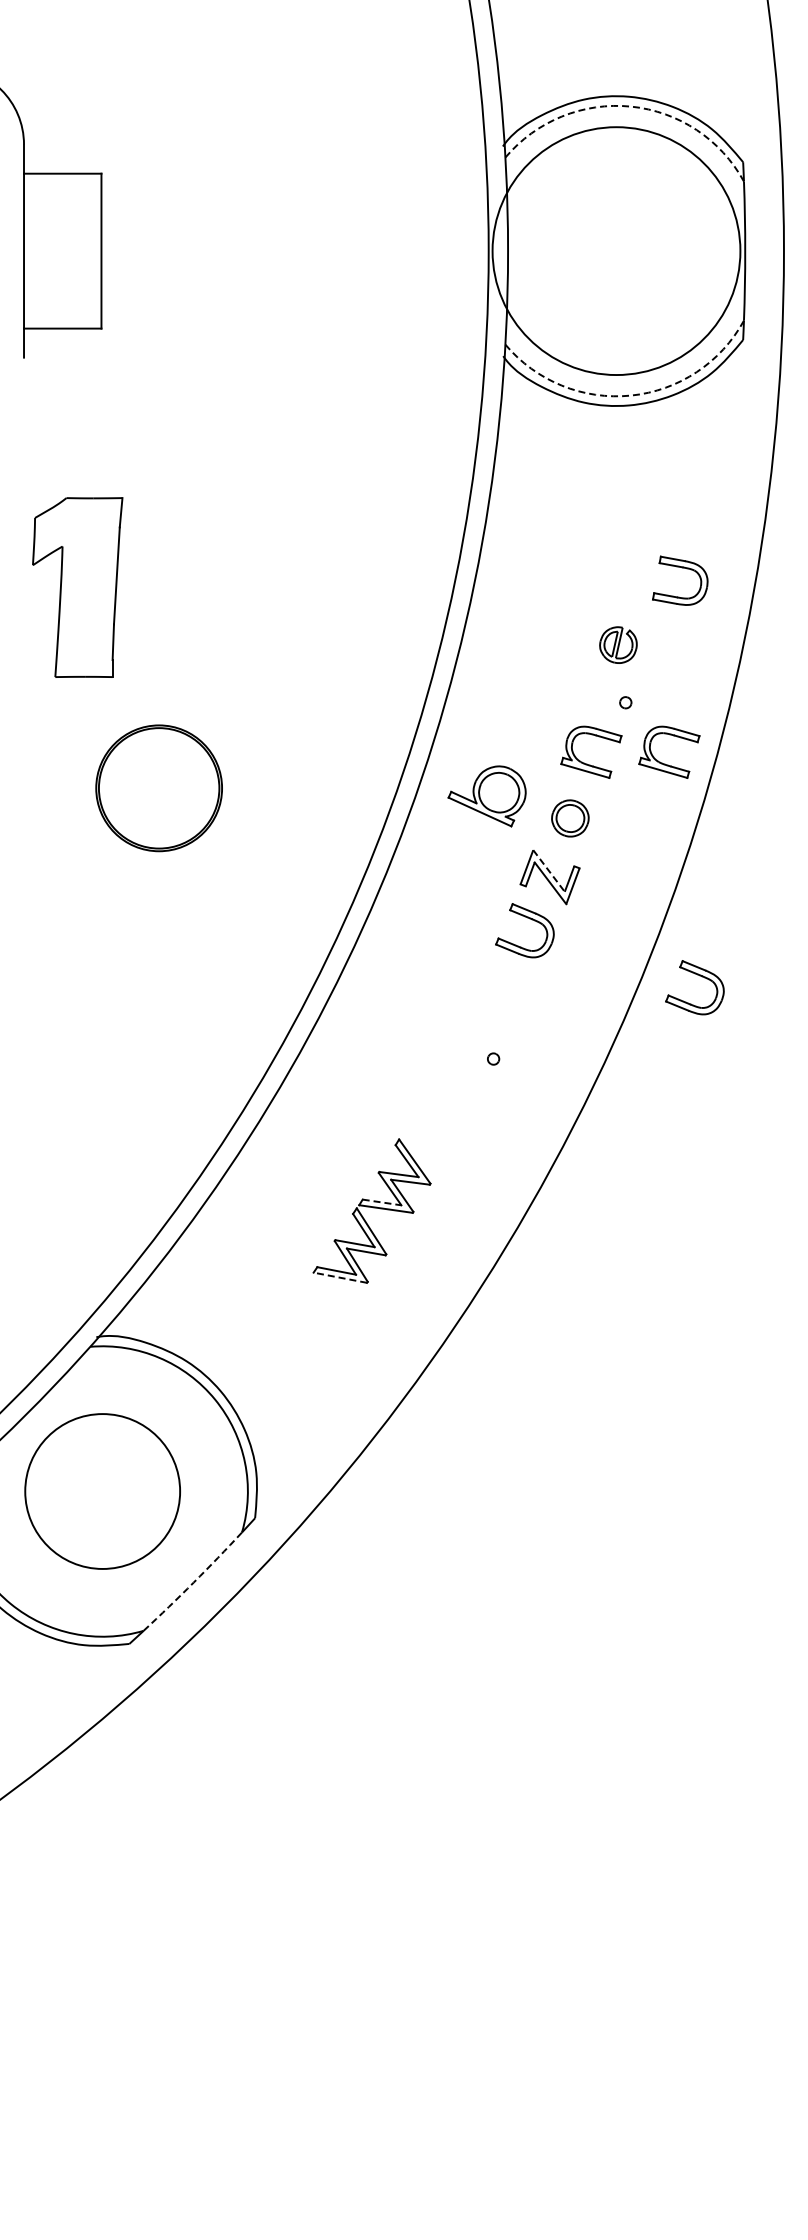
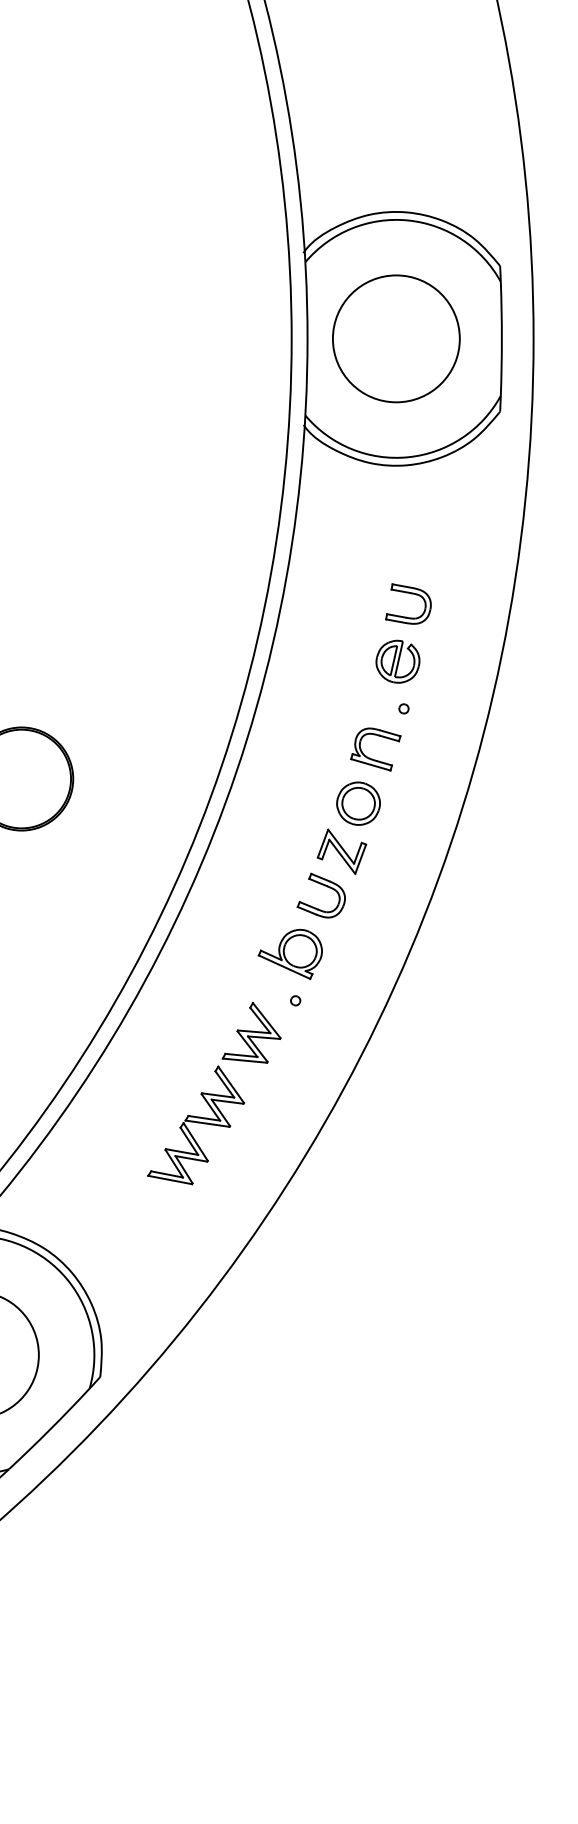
arc: (631, 106) -> (408, 220), dashed -> solid
circle: (616, 250) -> (396, 338), size x0.62
arc: (631, 395) -> (408, 457), dashed -> solid
part: (681, 568) -> (409, 593), moved
part: (618, 644) -> (398, 661), size x1.43
part: (665, 763) -> (436, 758), removed
part: (486, 796) -> (289, 954), moved
part: (570, 818) -> (358, 803), size x1.43
line: (549, 871) -> (341, 847), dashed -> solid
part: (699, 976) -> (464, 933), removed
part: (439, 1097) -> (251, 1032), added
line: (382, 1202) -> (204, 1118), dashed -> solid
line: (339, 1277) -> (169, 1179), dashed -> solid
arc: (193, 1582) -> (49, 1429), dashed -> solid

